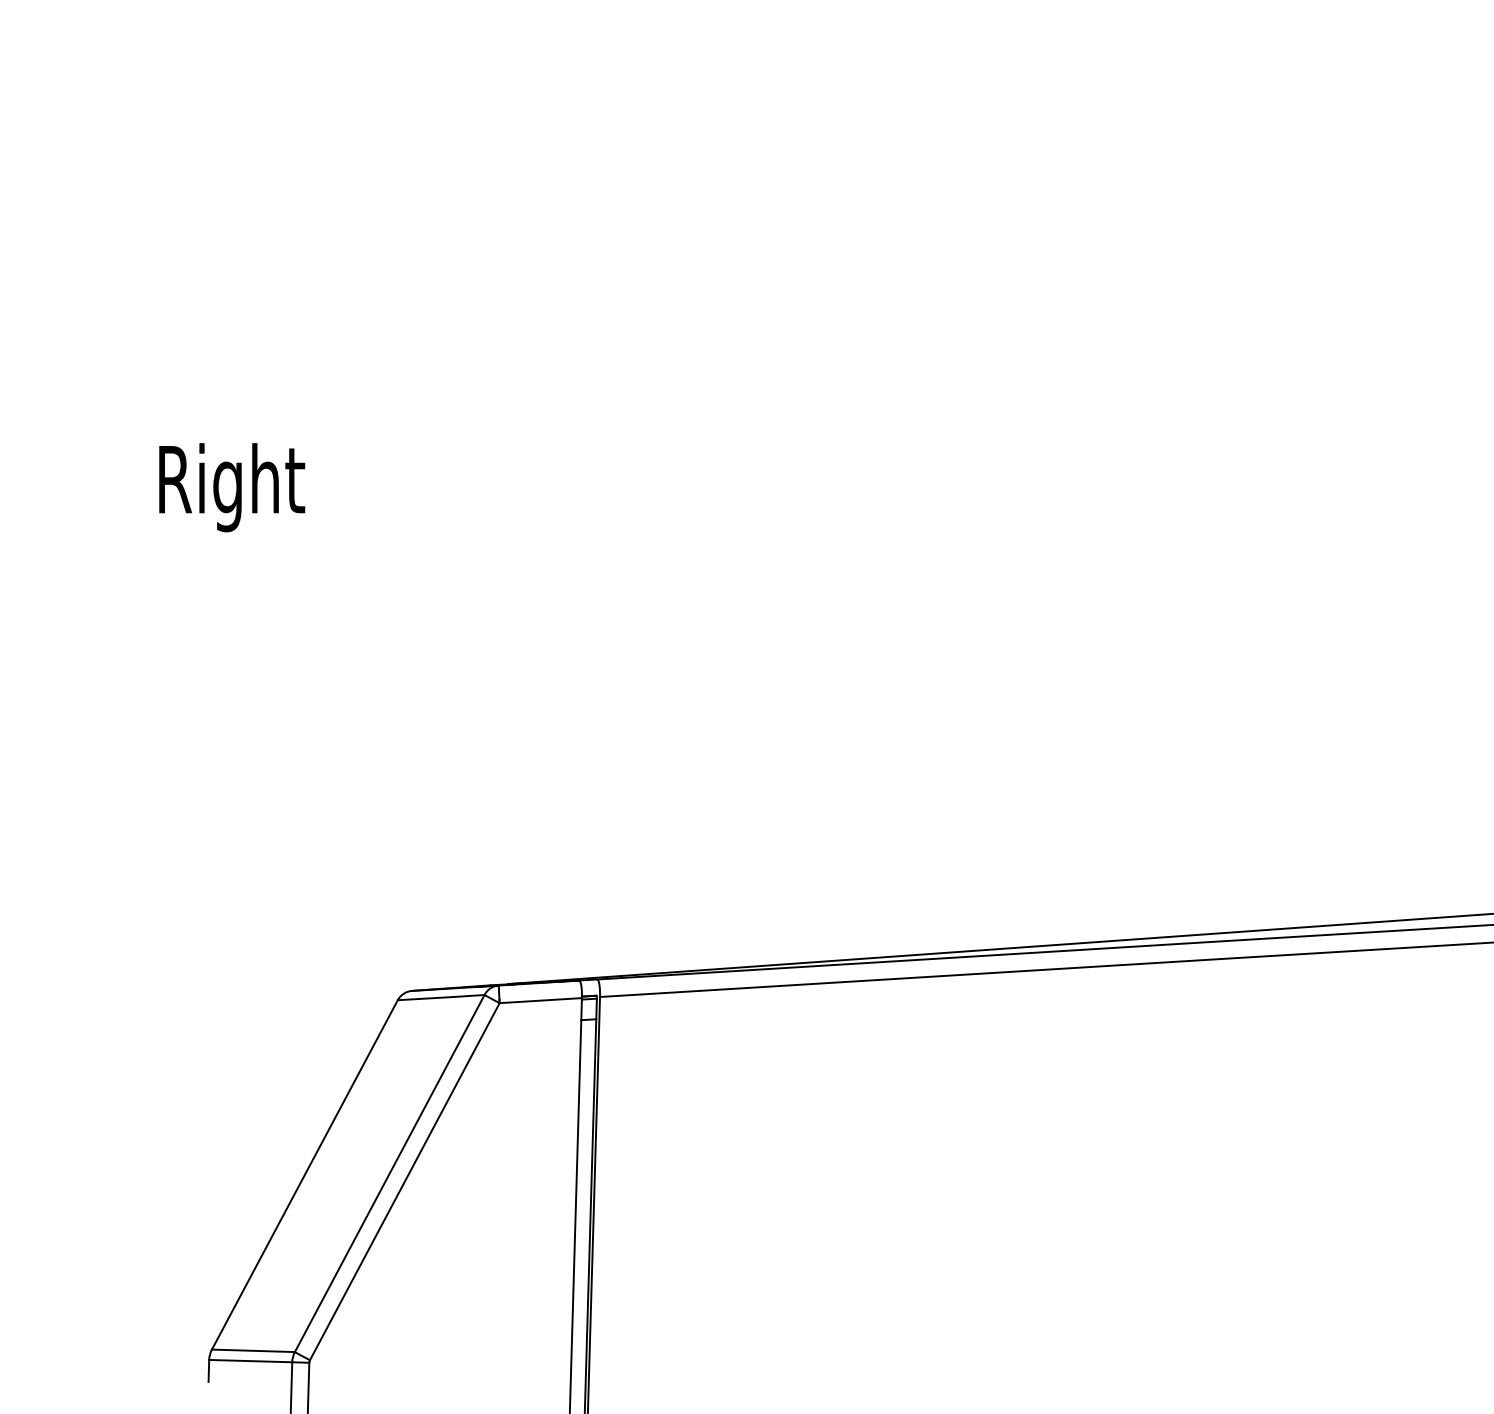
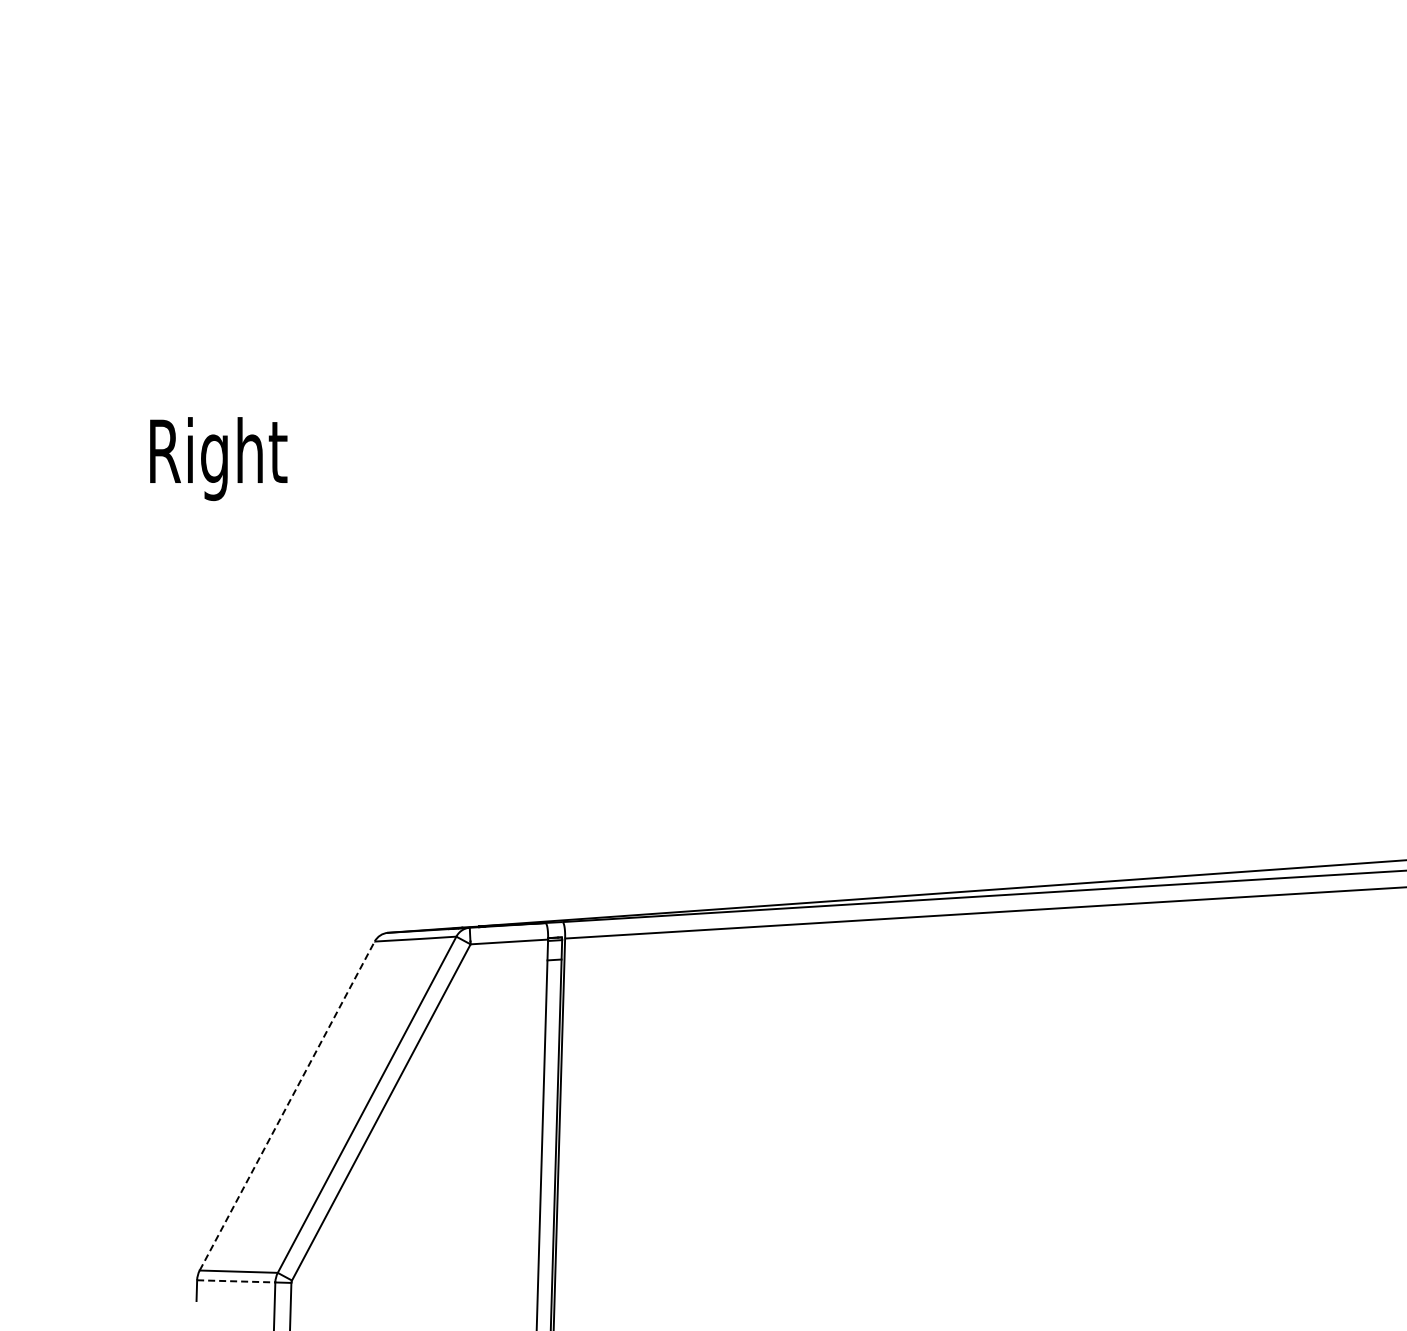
line: (305, 1174) -> (287, 1105), solid -> dashed
line: (250, 1361) -> (236, 1281), solid -> dashed

